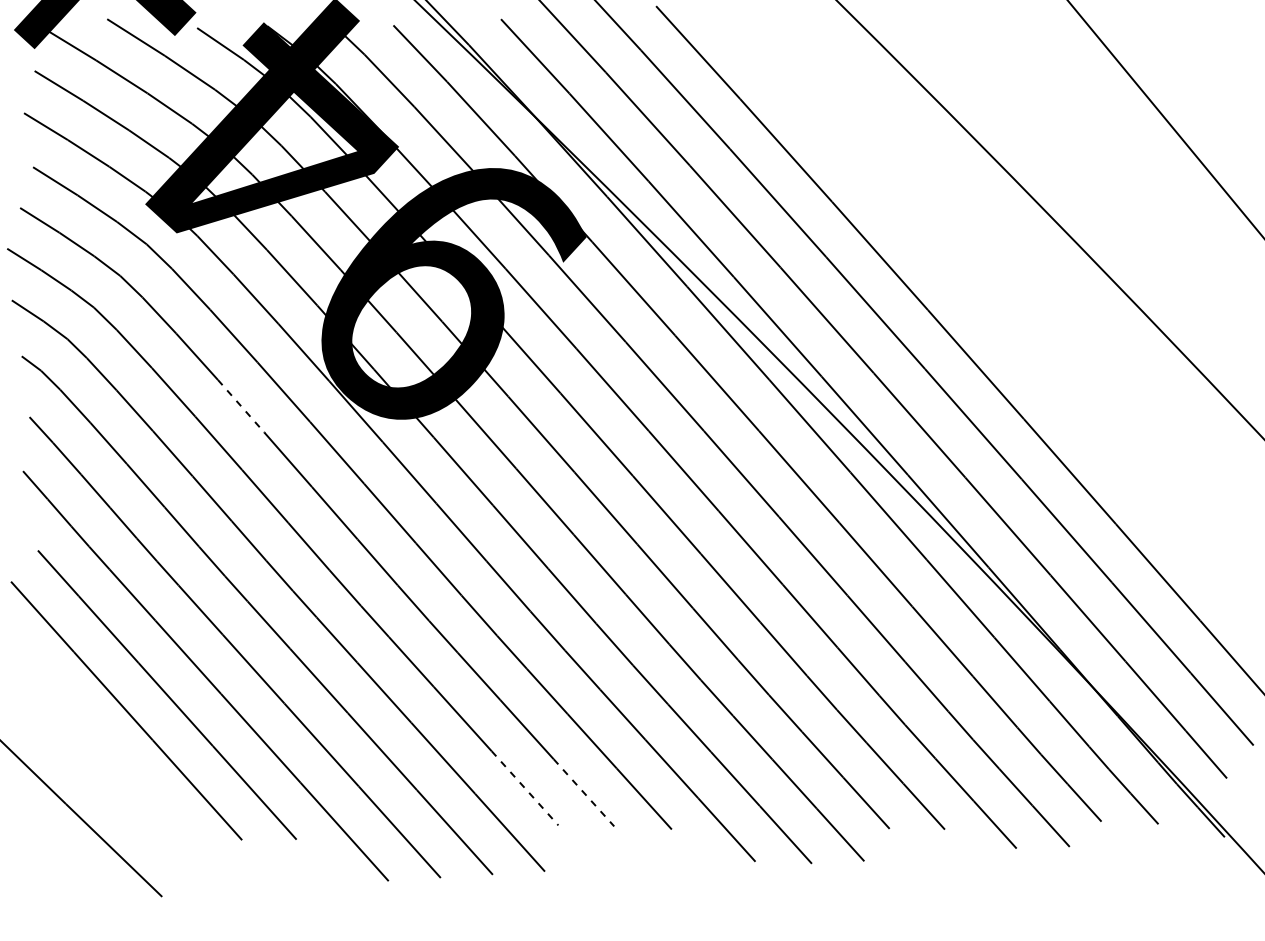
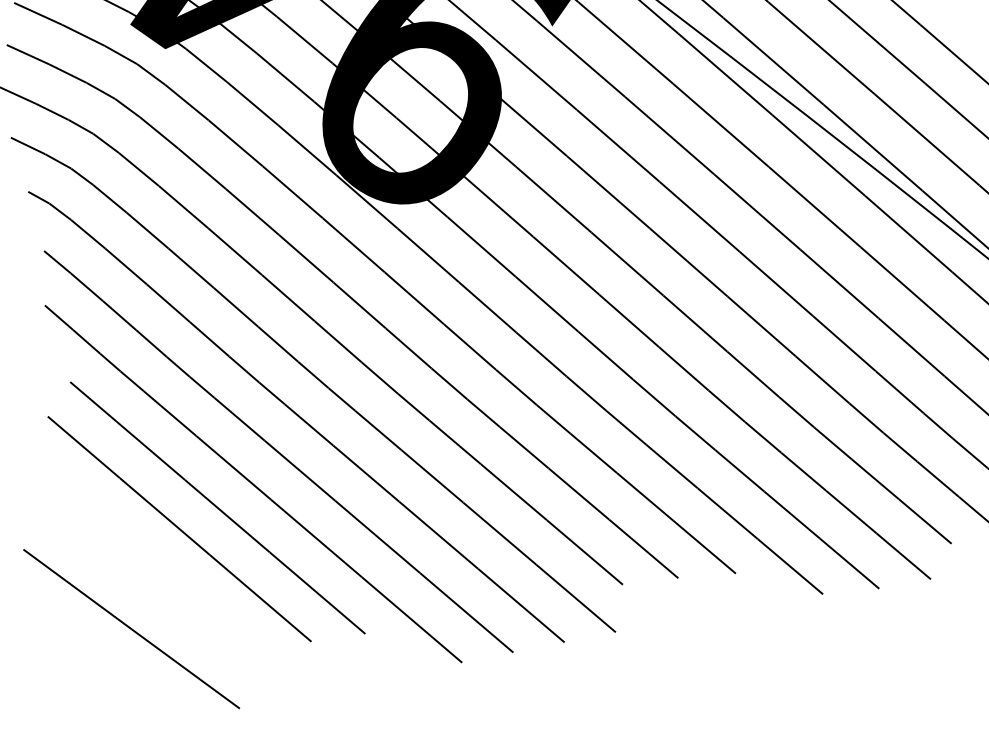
line: (241, 406) -> (252, 212), dashed -> solid
line: (525, 788) -> (585, 552), dashed -> solid
line: (584, 793) -> (644, 549), dashed -> solid

